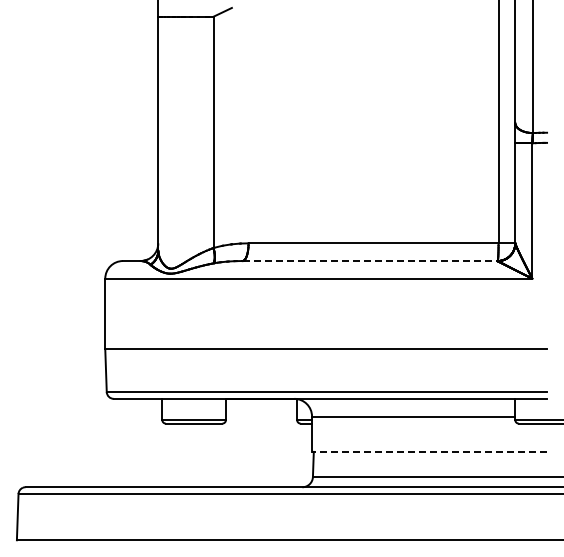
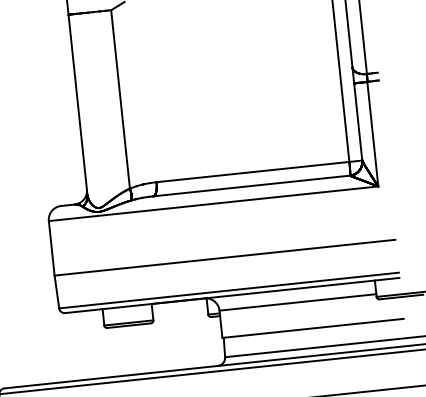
line: (370, 261) -> (252, 186), dashed -> solid
line: (429, 451) -> (312, 328), dashed -> solid

